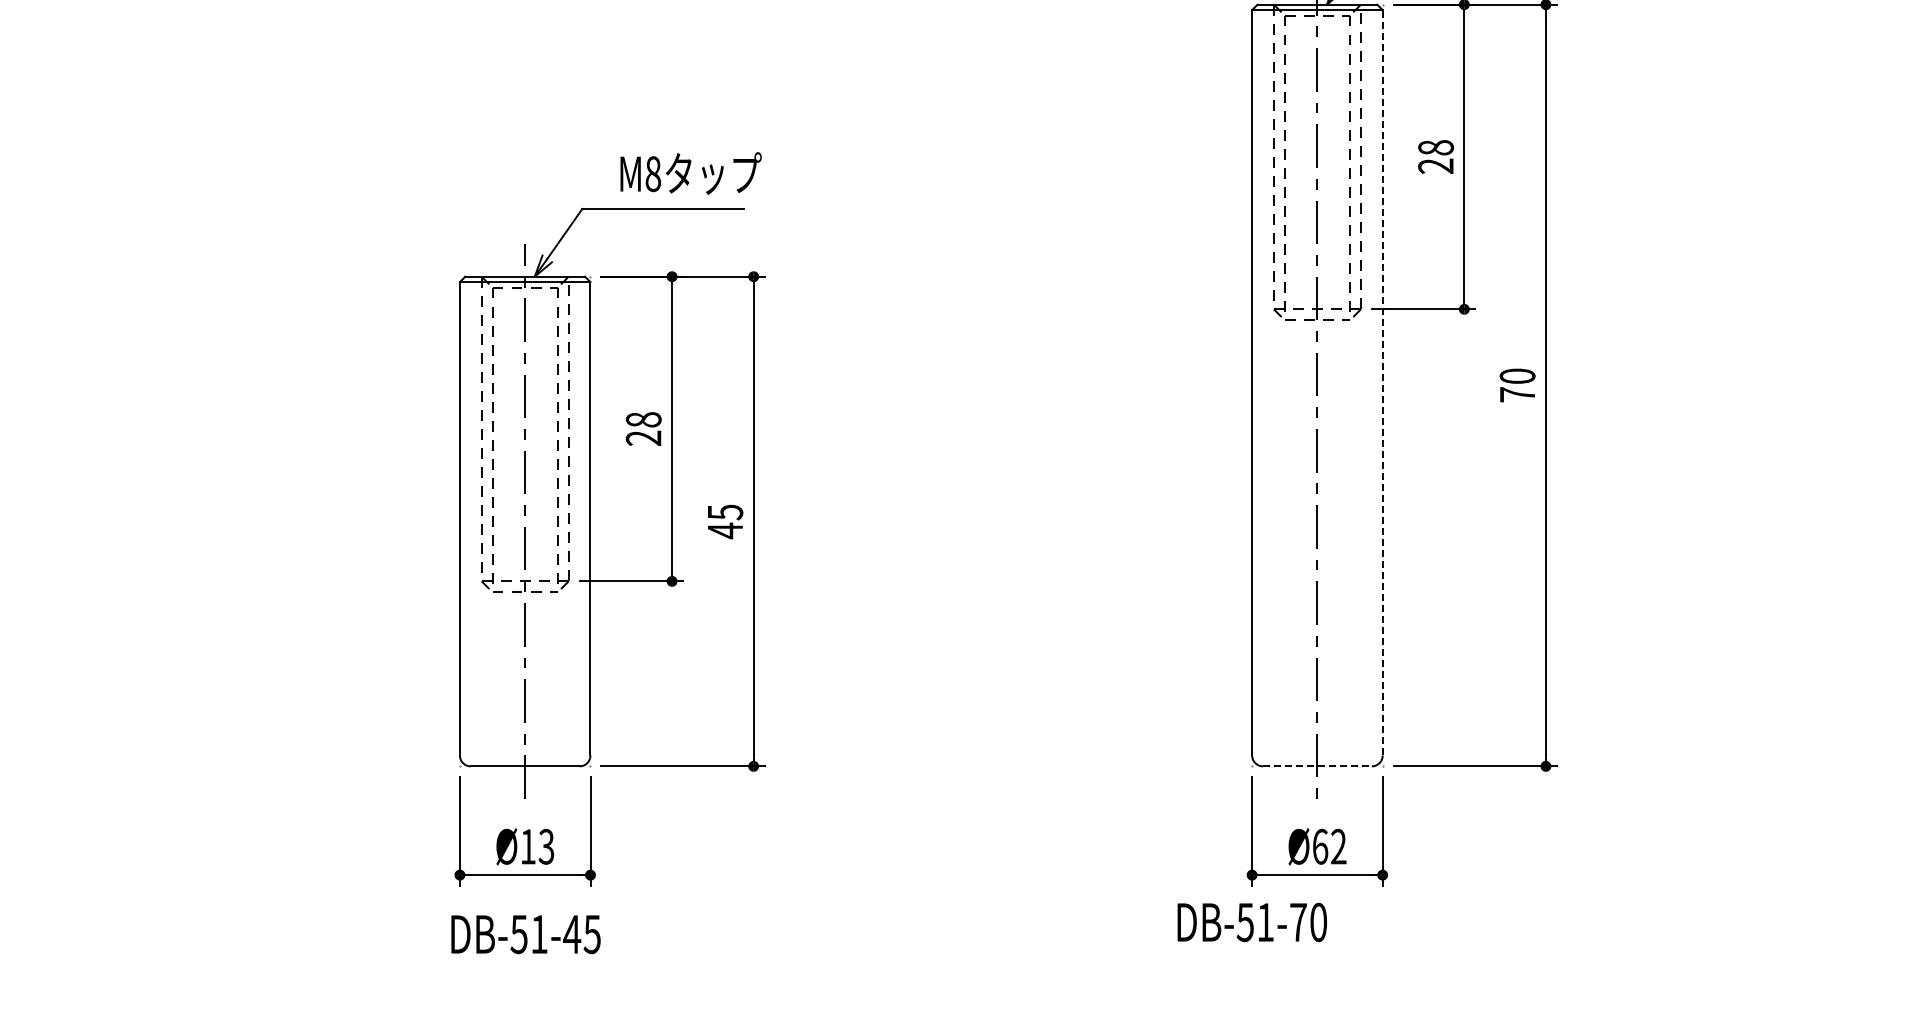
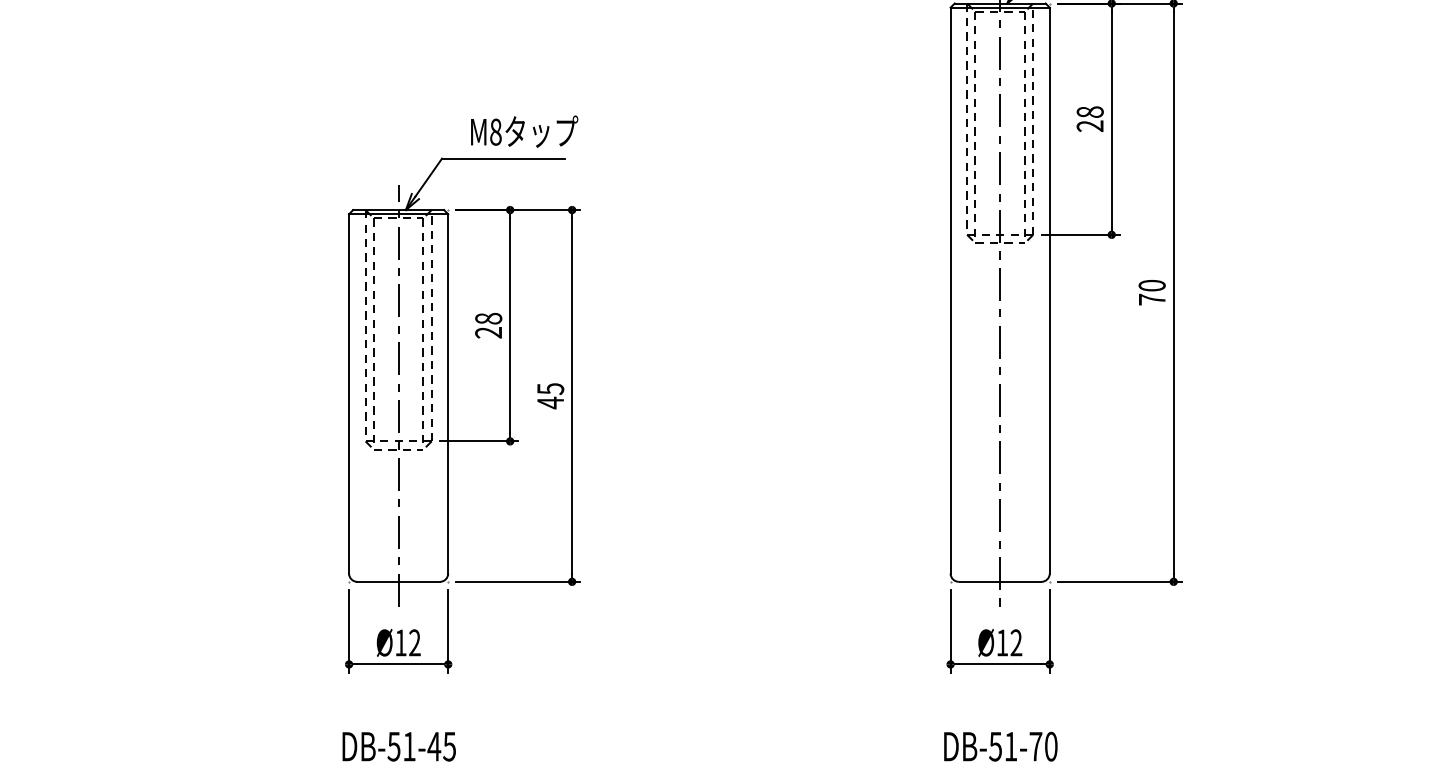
line: (1382, 382) -> (1049, 290), dashed -> solid
line: (1317, 766) -> (1000, 581), dashed -> solid
text: (546, 846) -> (414, 642), Ø13 -> Ø12
text: (1320, 846) -> (1002, 642), Ø62 -> Ø12
text: (1251, 922) -> (1000, 746), moved
text: (525, 934) -> (398, 746), moved

